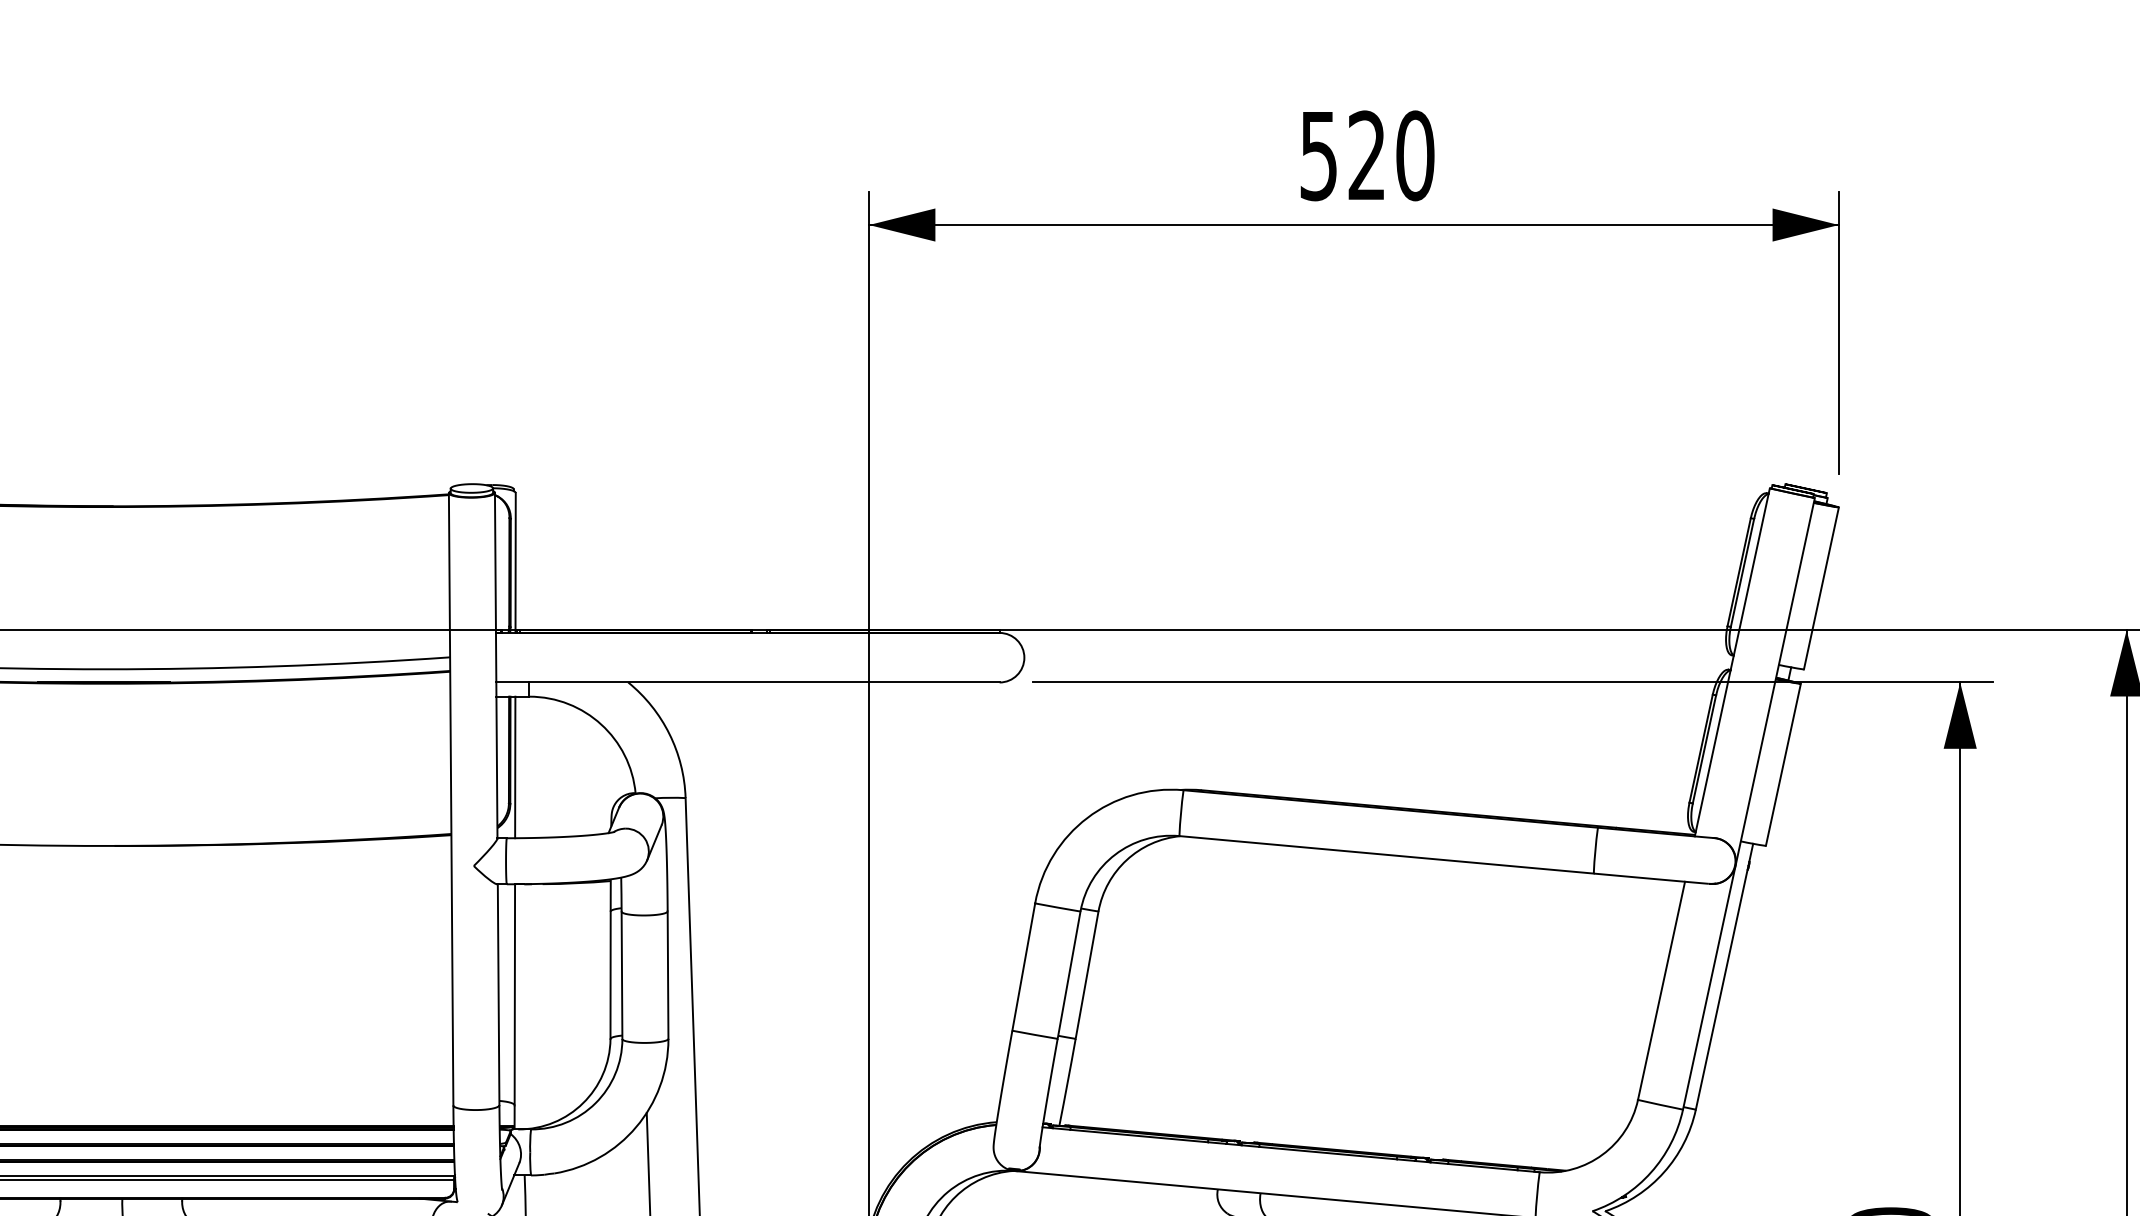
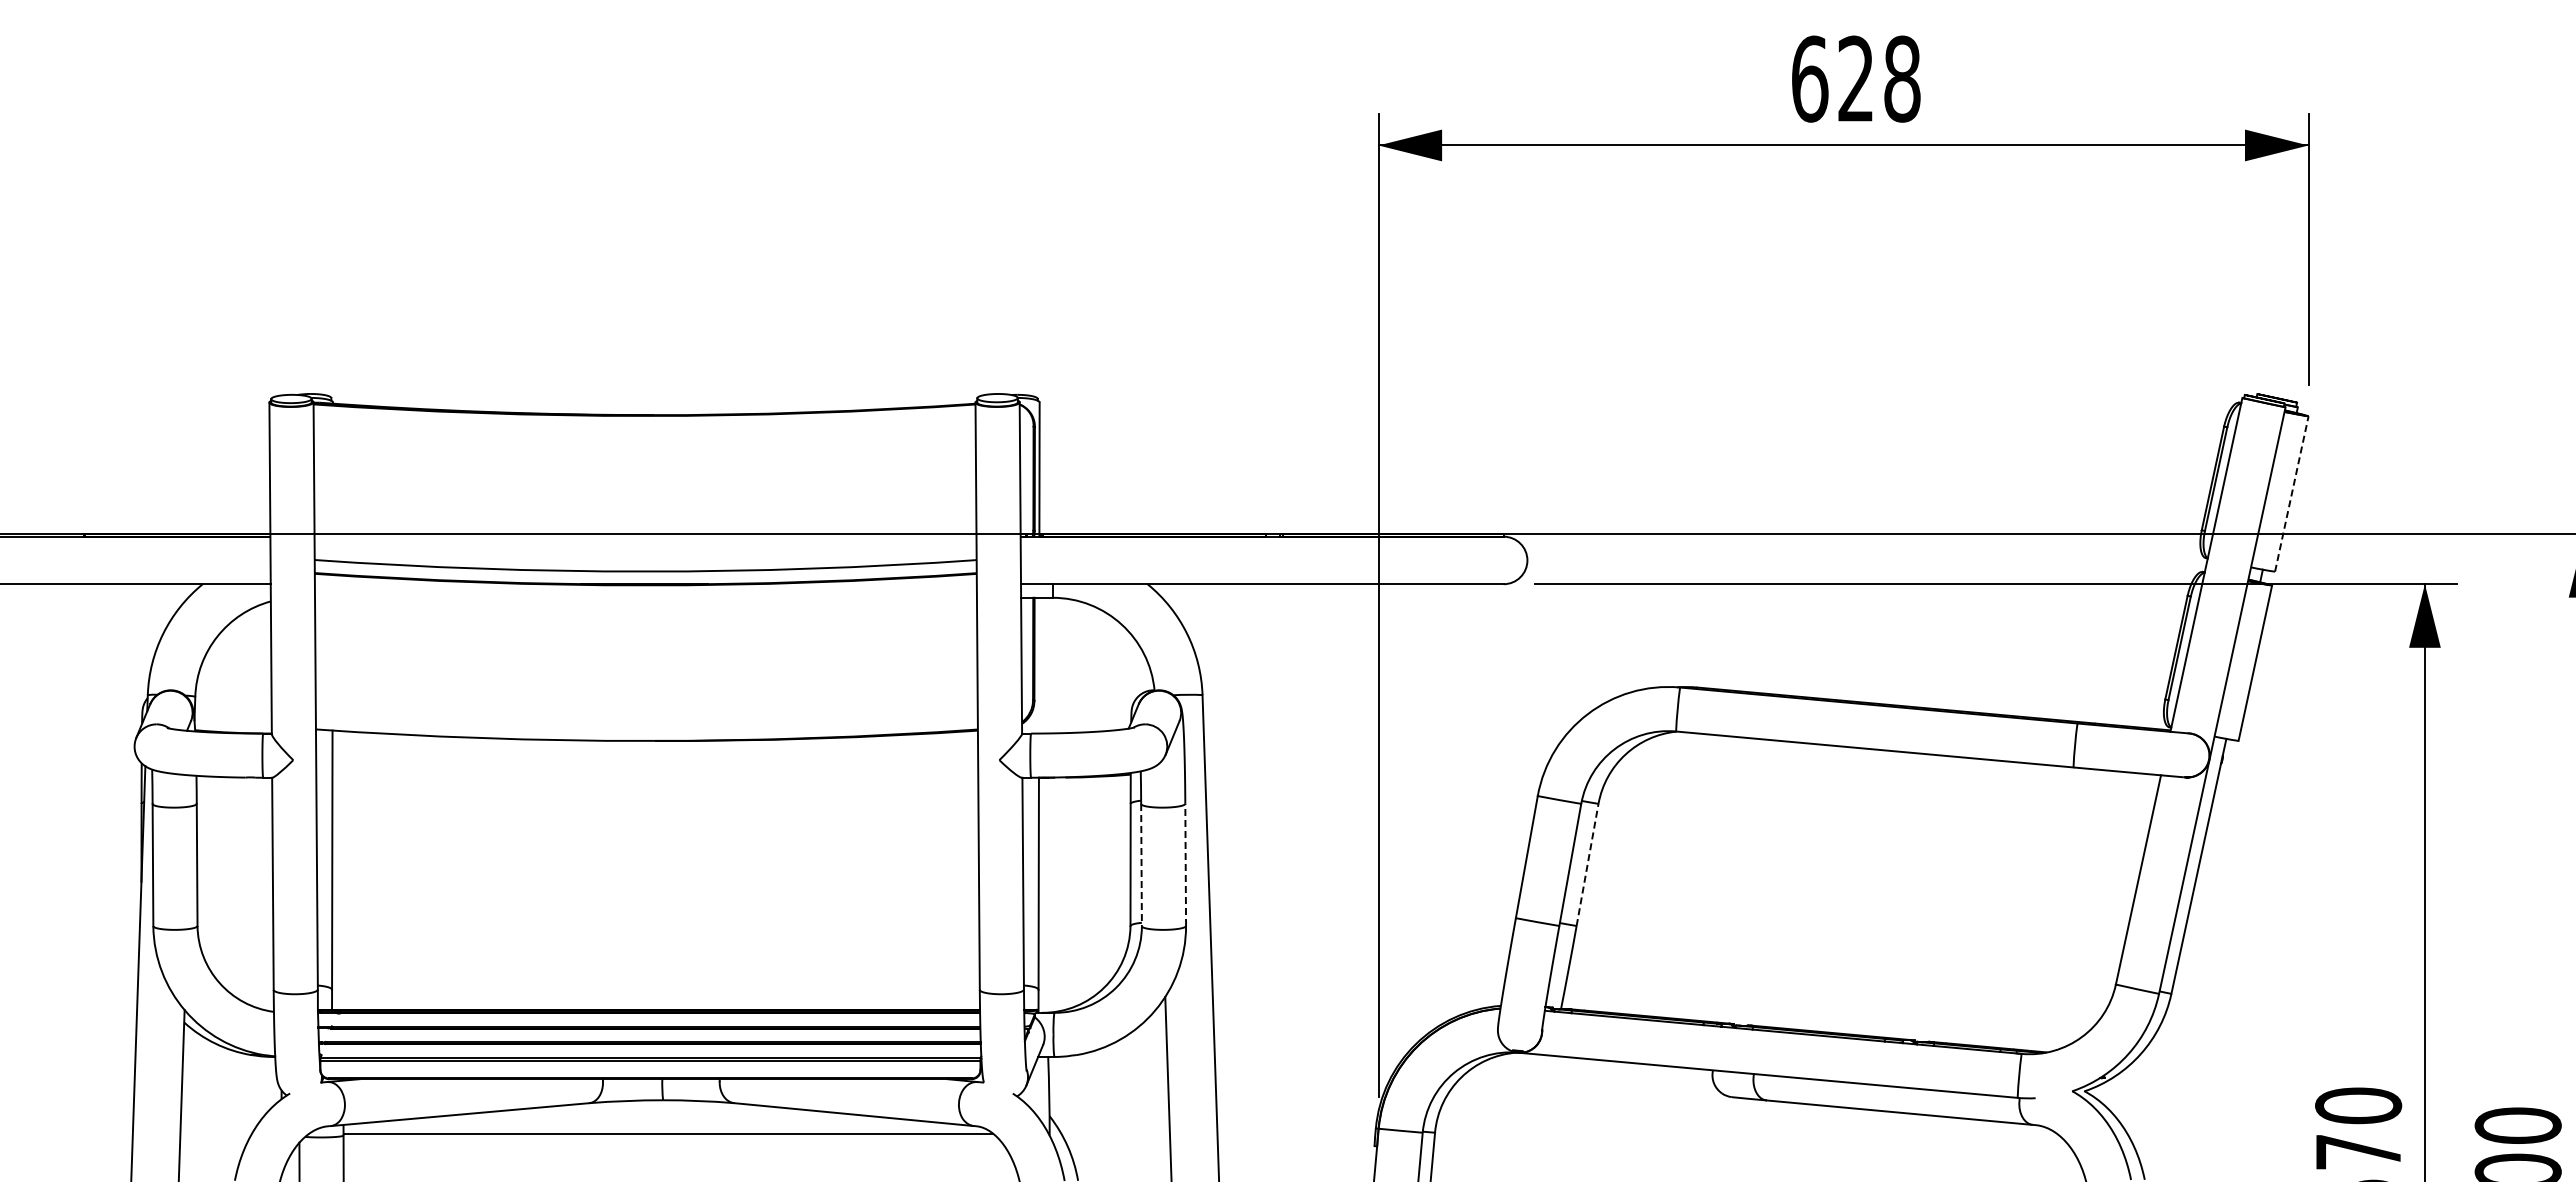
text: (1367, 155) -> (1856, 78), 520 -> 628
line: (1821, 587) -> (2291, 493), solid -> dashed
line: (515, 767) -> (1039, 665), removed
line: (667, 974) -> (1185, 864), solid -> dashed
line: (1087, 974) -> (1587, 864), solid -> dashed
line: (621, 975) -> (1141, 865), solid -> dashed

